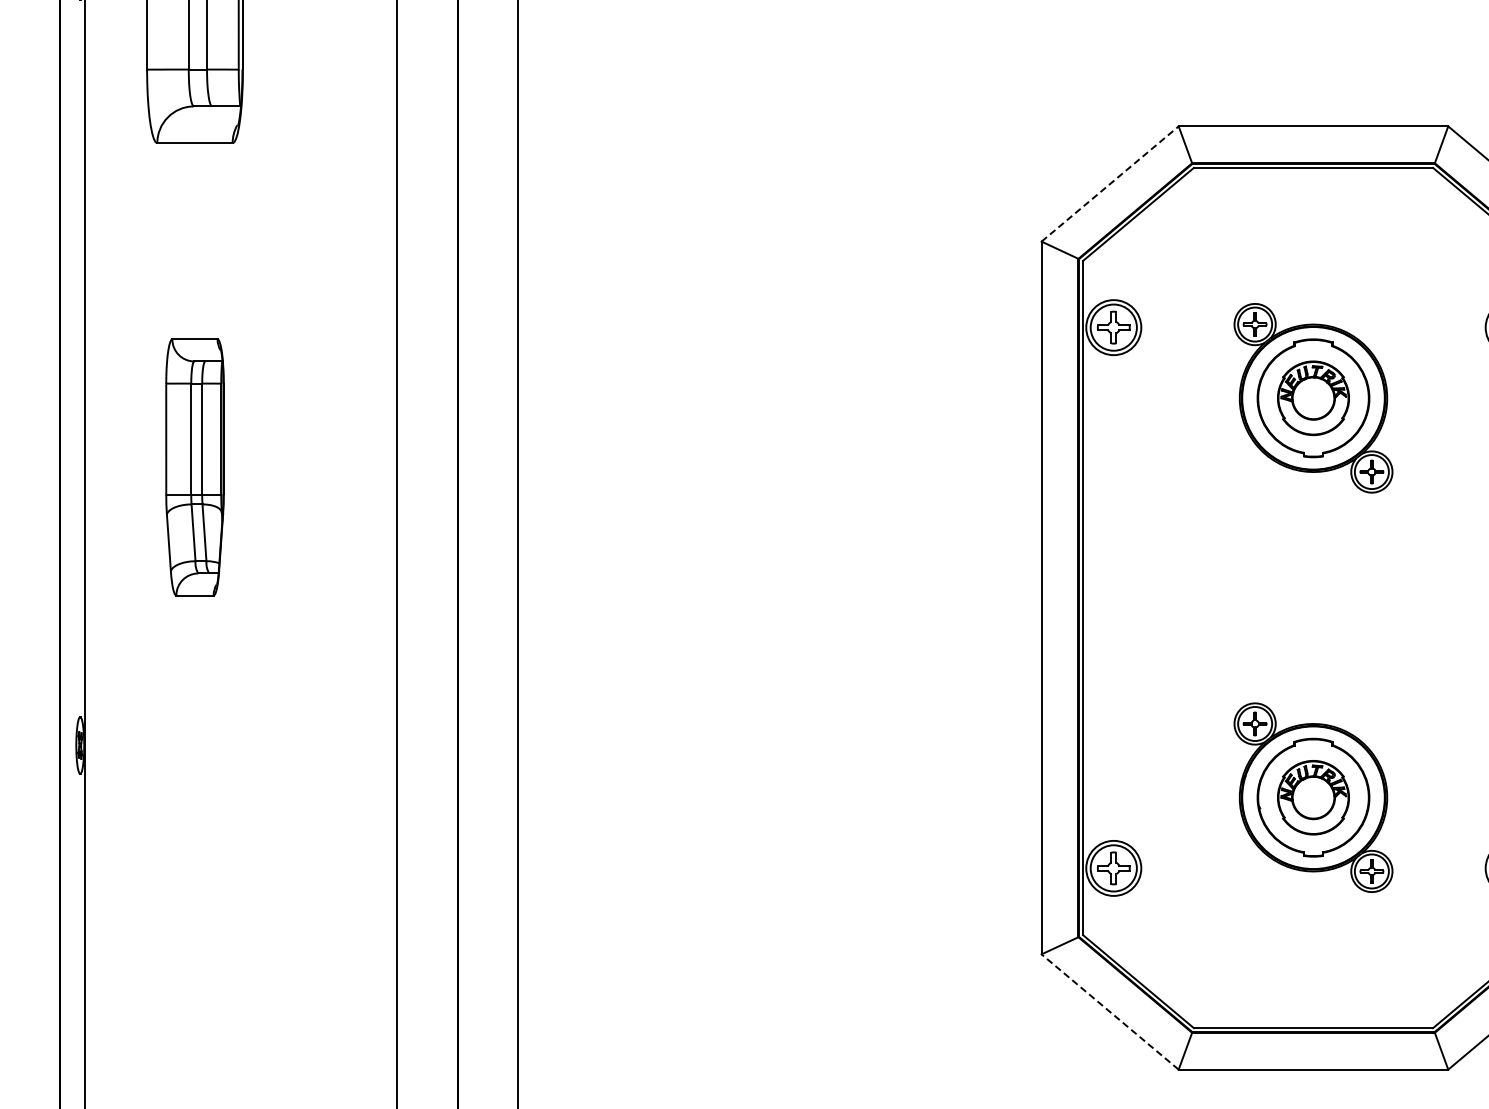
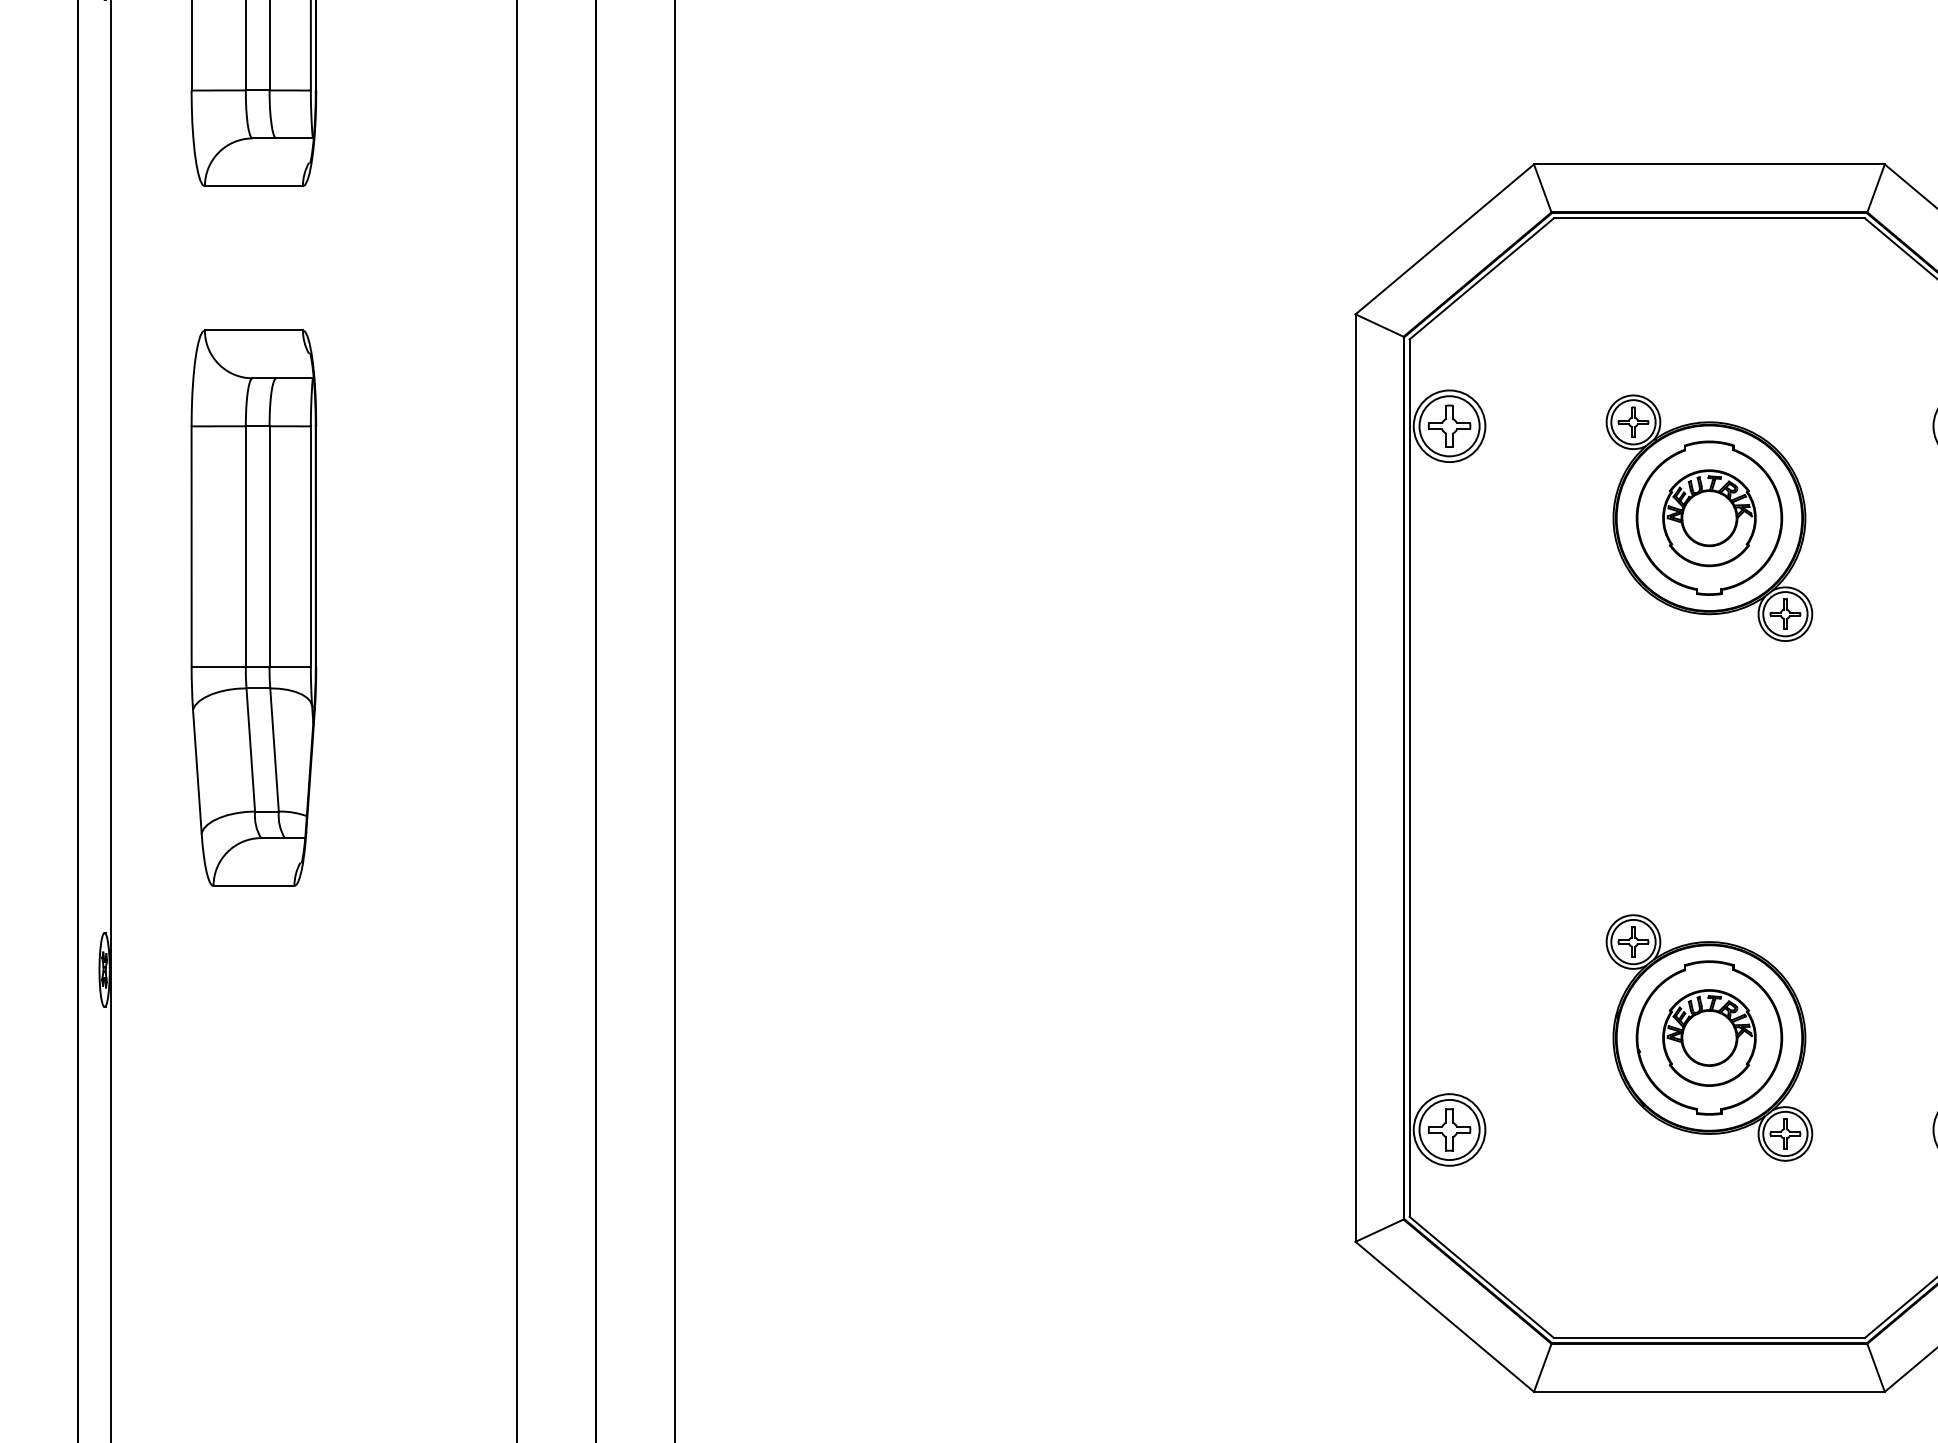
line: (1110, 184) -> (1445, 240), dashed -> solid
part: (194, 467) -> (253, 608), size x1.67
line: (1110, 1012) -> (1445, 1317), dashed -> solid

